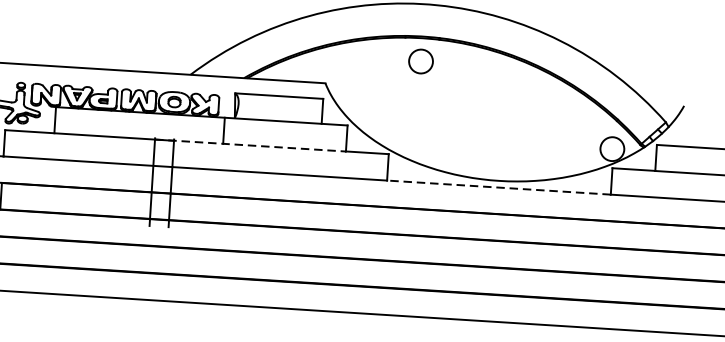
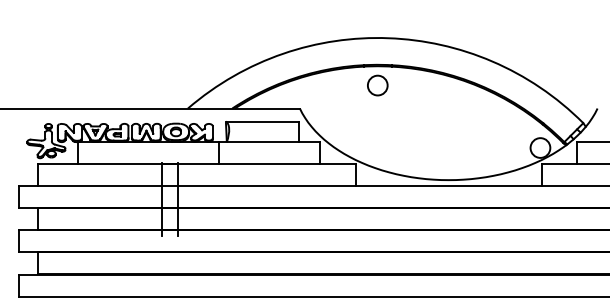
line: (250, 145) -> (241, 163), dashed -> solid
line: (498, 187) -> (448, 185), dashed -> solid

